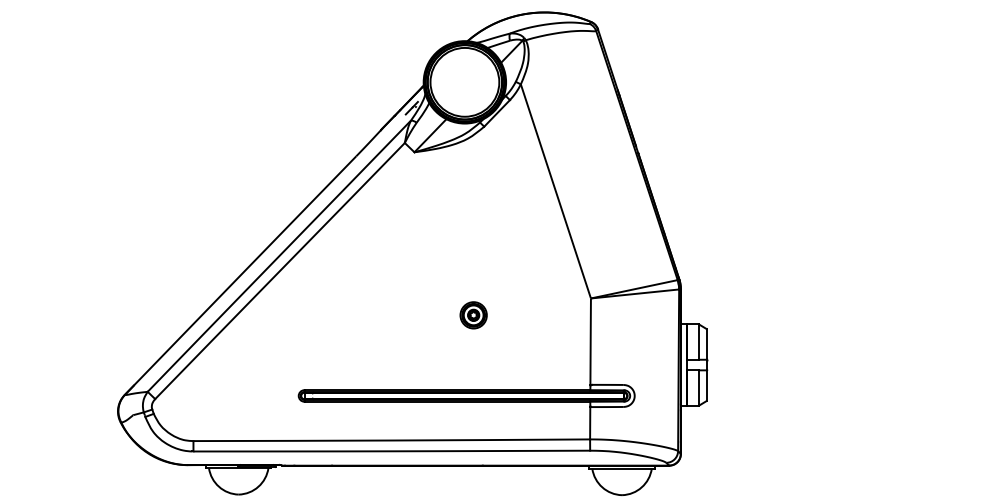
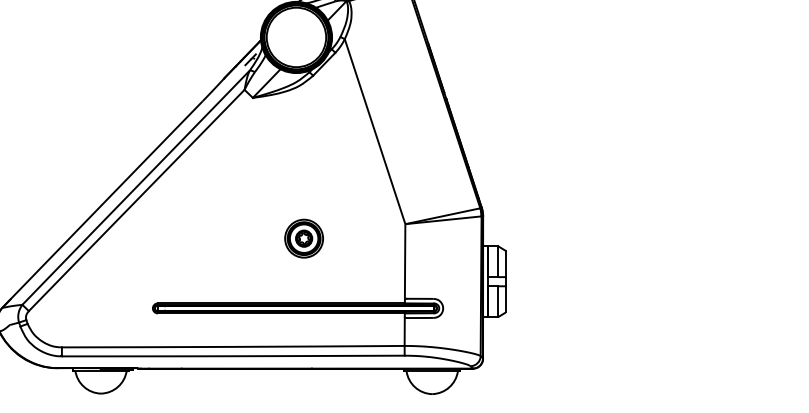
part: (473, 315) -> (303, 238), size x1.67

